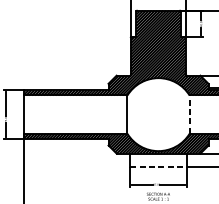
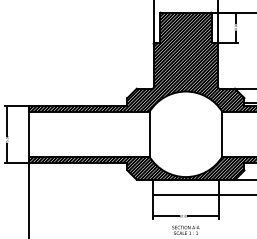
line: (189, 113) -> (222, 133), dashed -> solid
line: (159, 166) -> (186, 195), dashed -> solid

